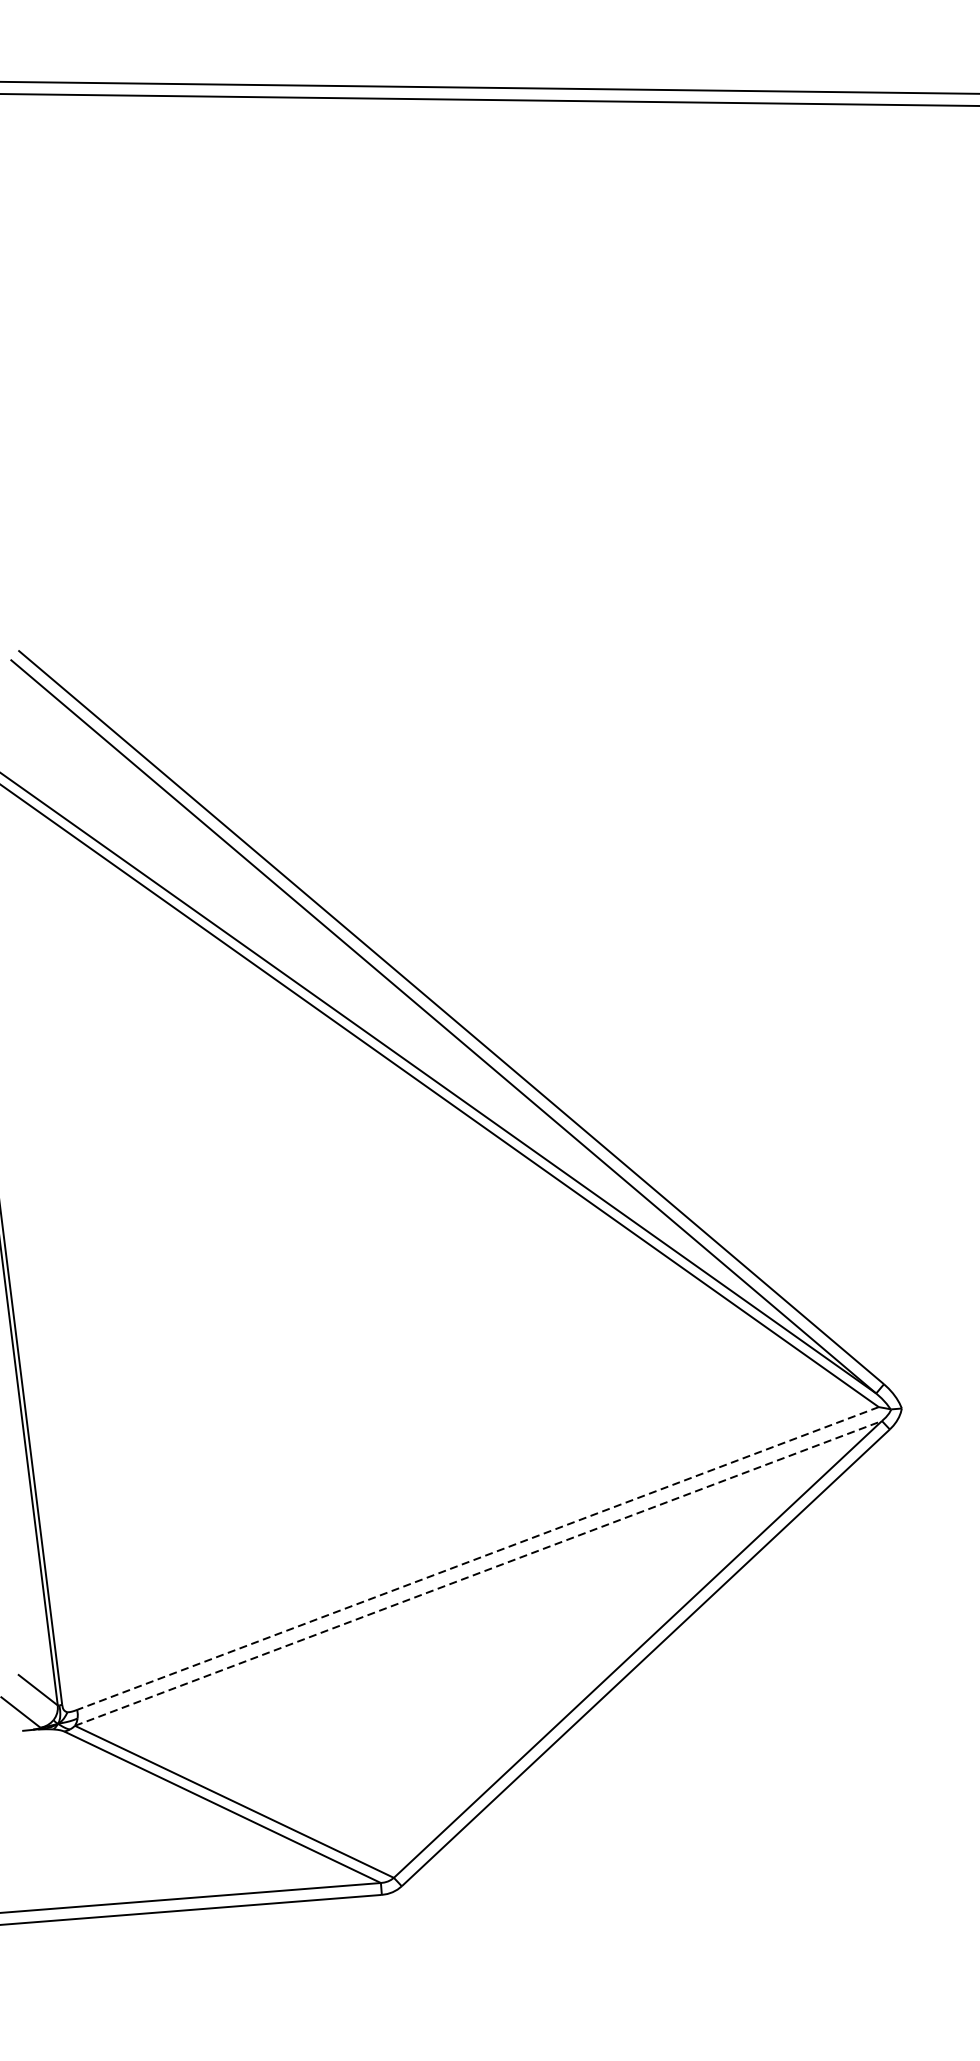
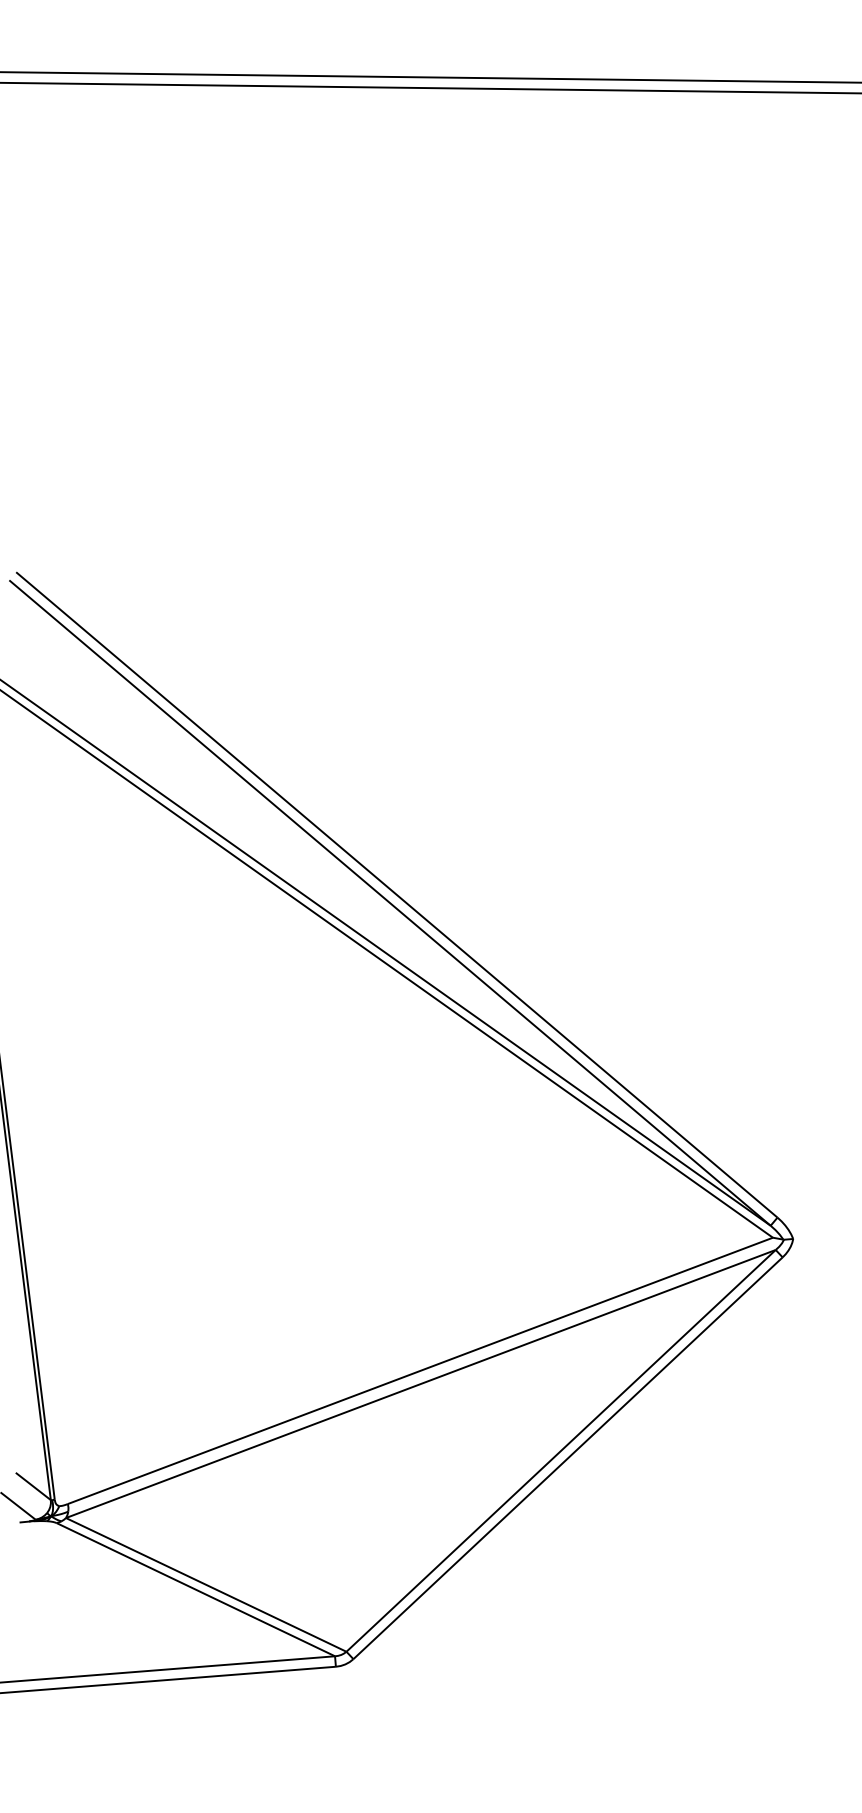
line: (478, 1558) -> (420, 1370), dashed -> solid
line: (479, 1572) -> (421, 1383), dashed -> solid

